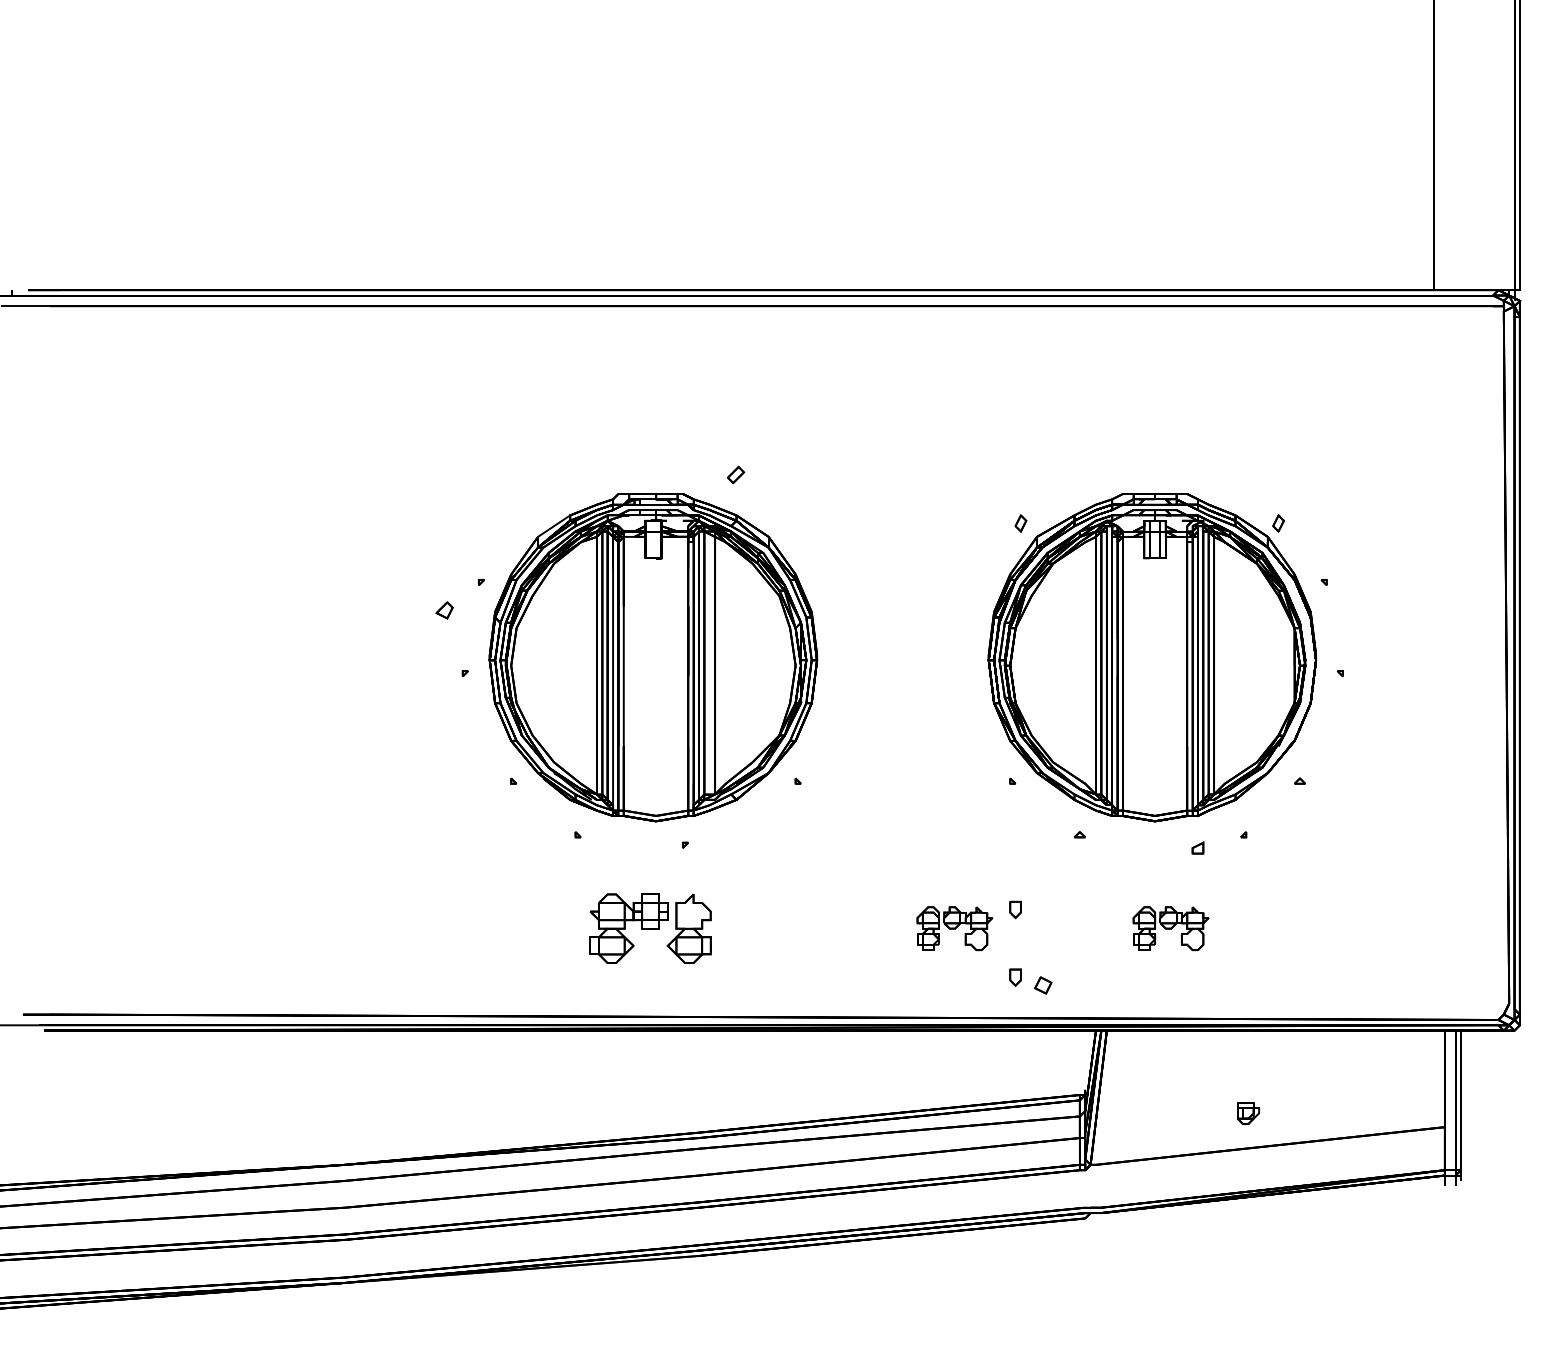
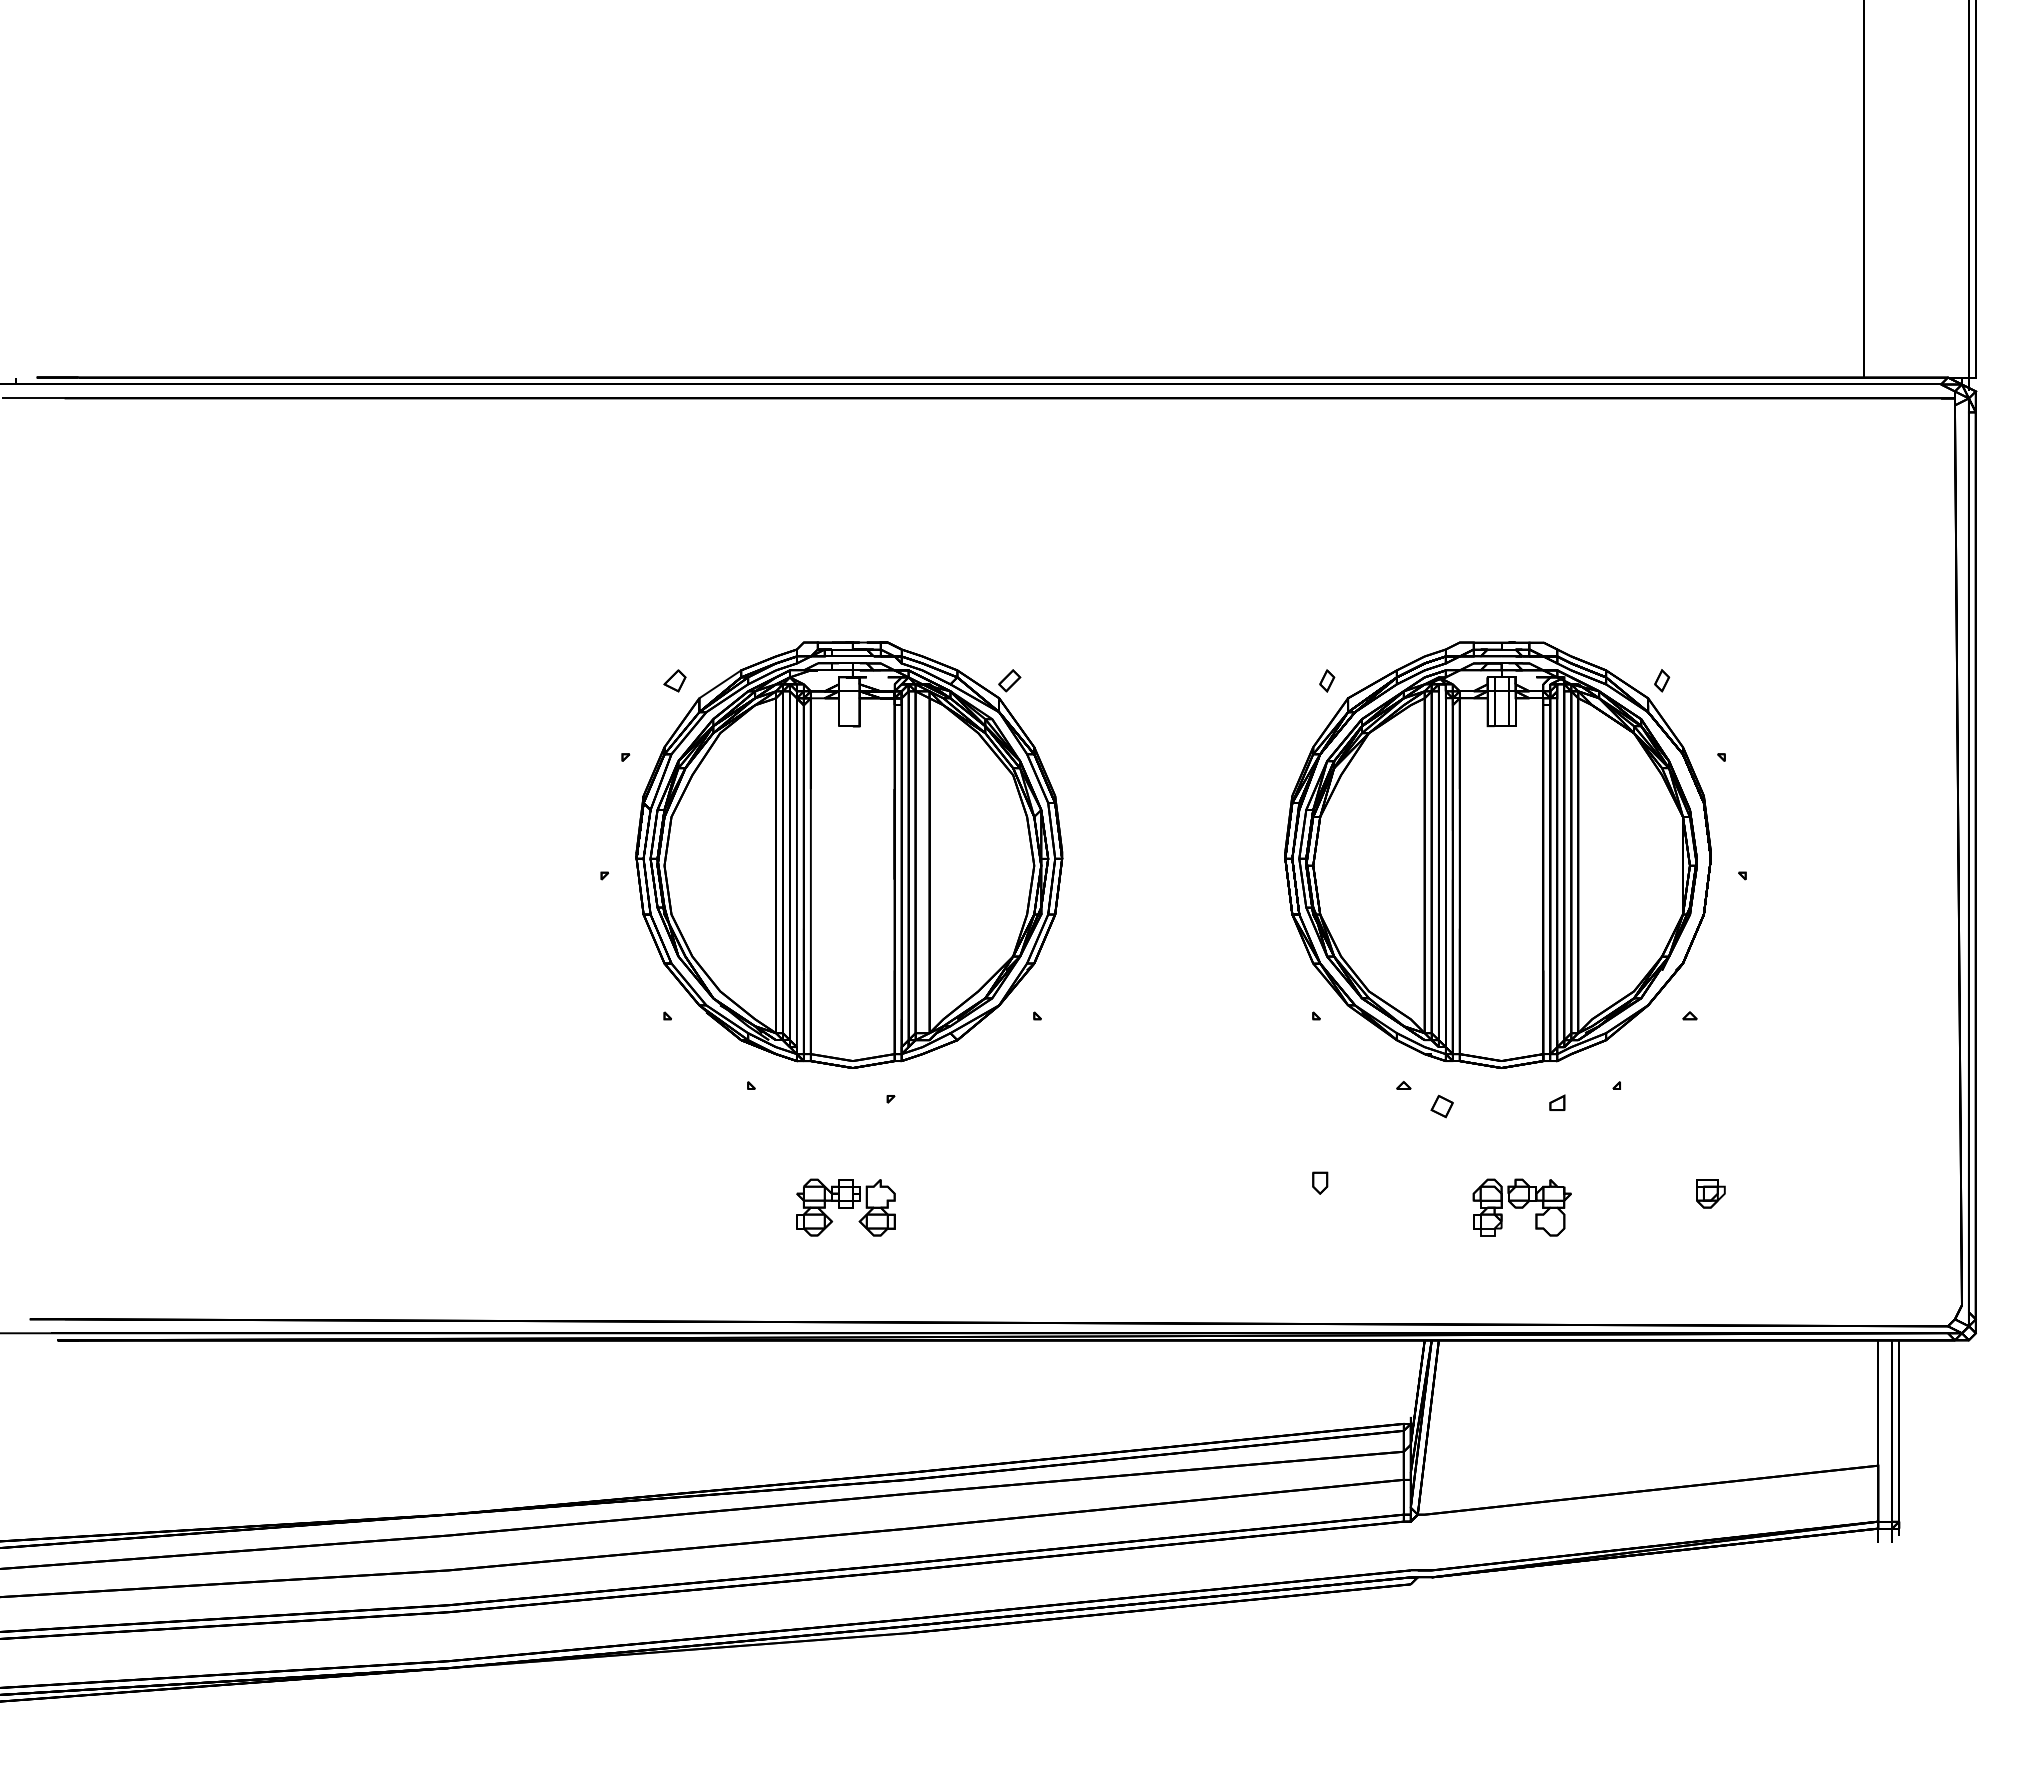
part: (735, 474) -> (1009, 680), moved
part: (444, 610) -> (674, 680), moved
part: (650, 928) -> (845, 1207), size x0.62
part: (954, 928) -> (1240, 1207), removed
part: (1015, 977) -> (1320, 1270), removed
part: (1042, 985) -> (1441, 1106), moved
part: (1248, 1113) -> (1710, 1193), moved

